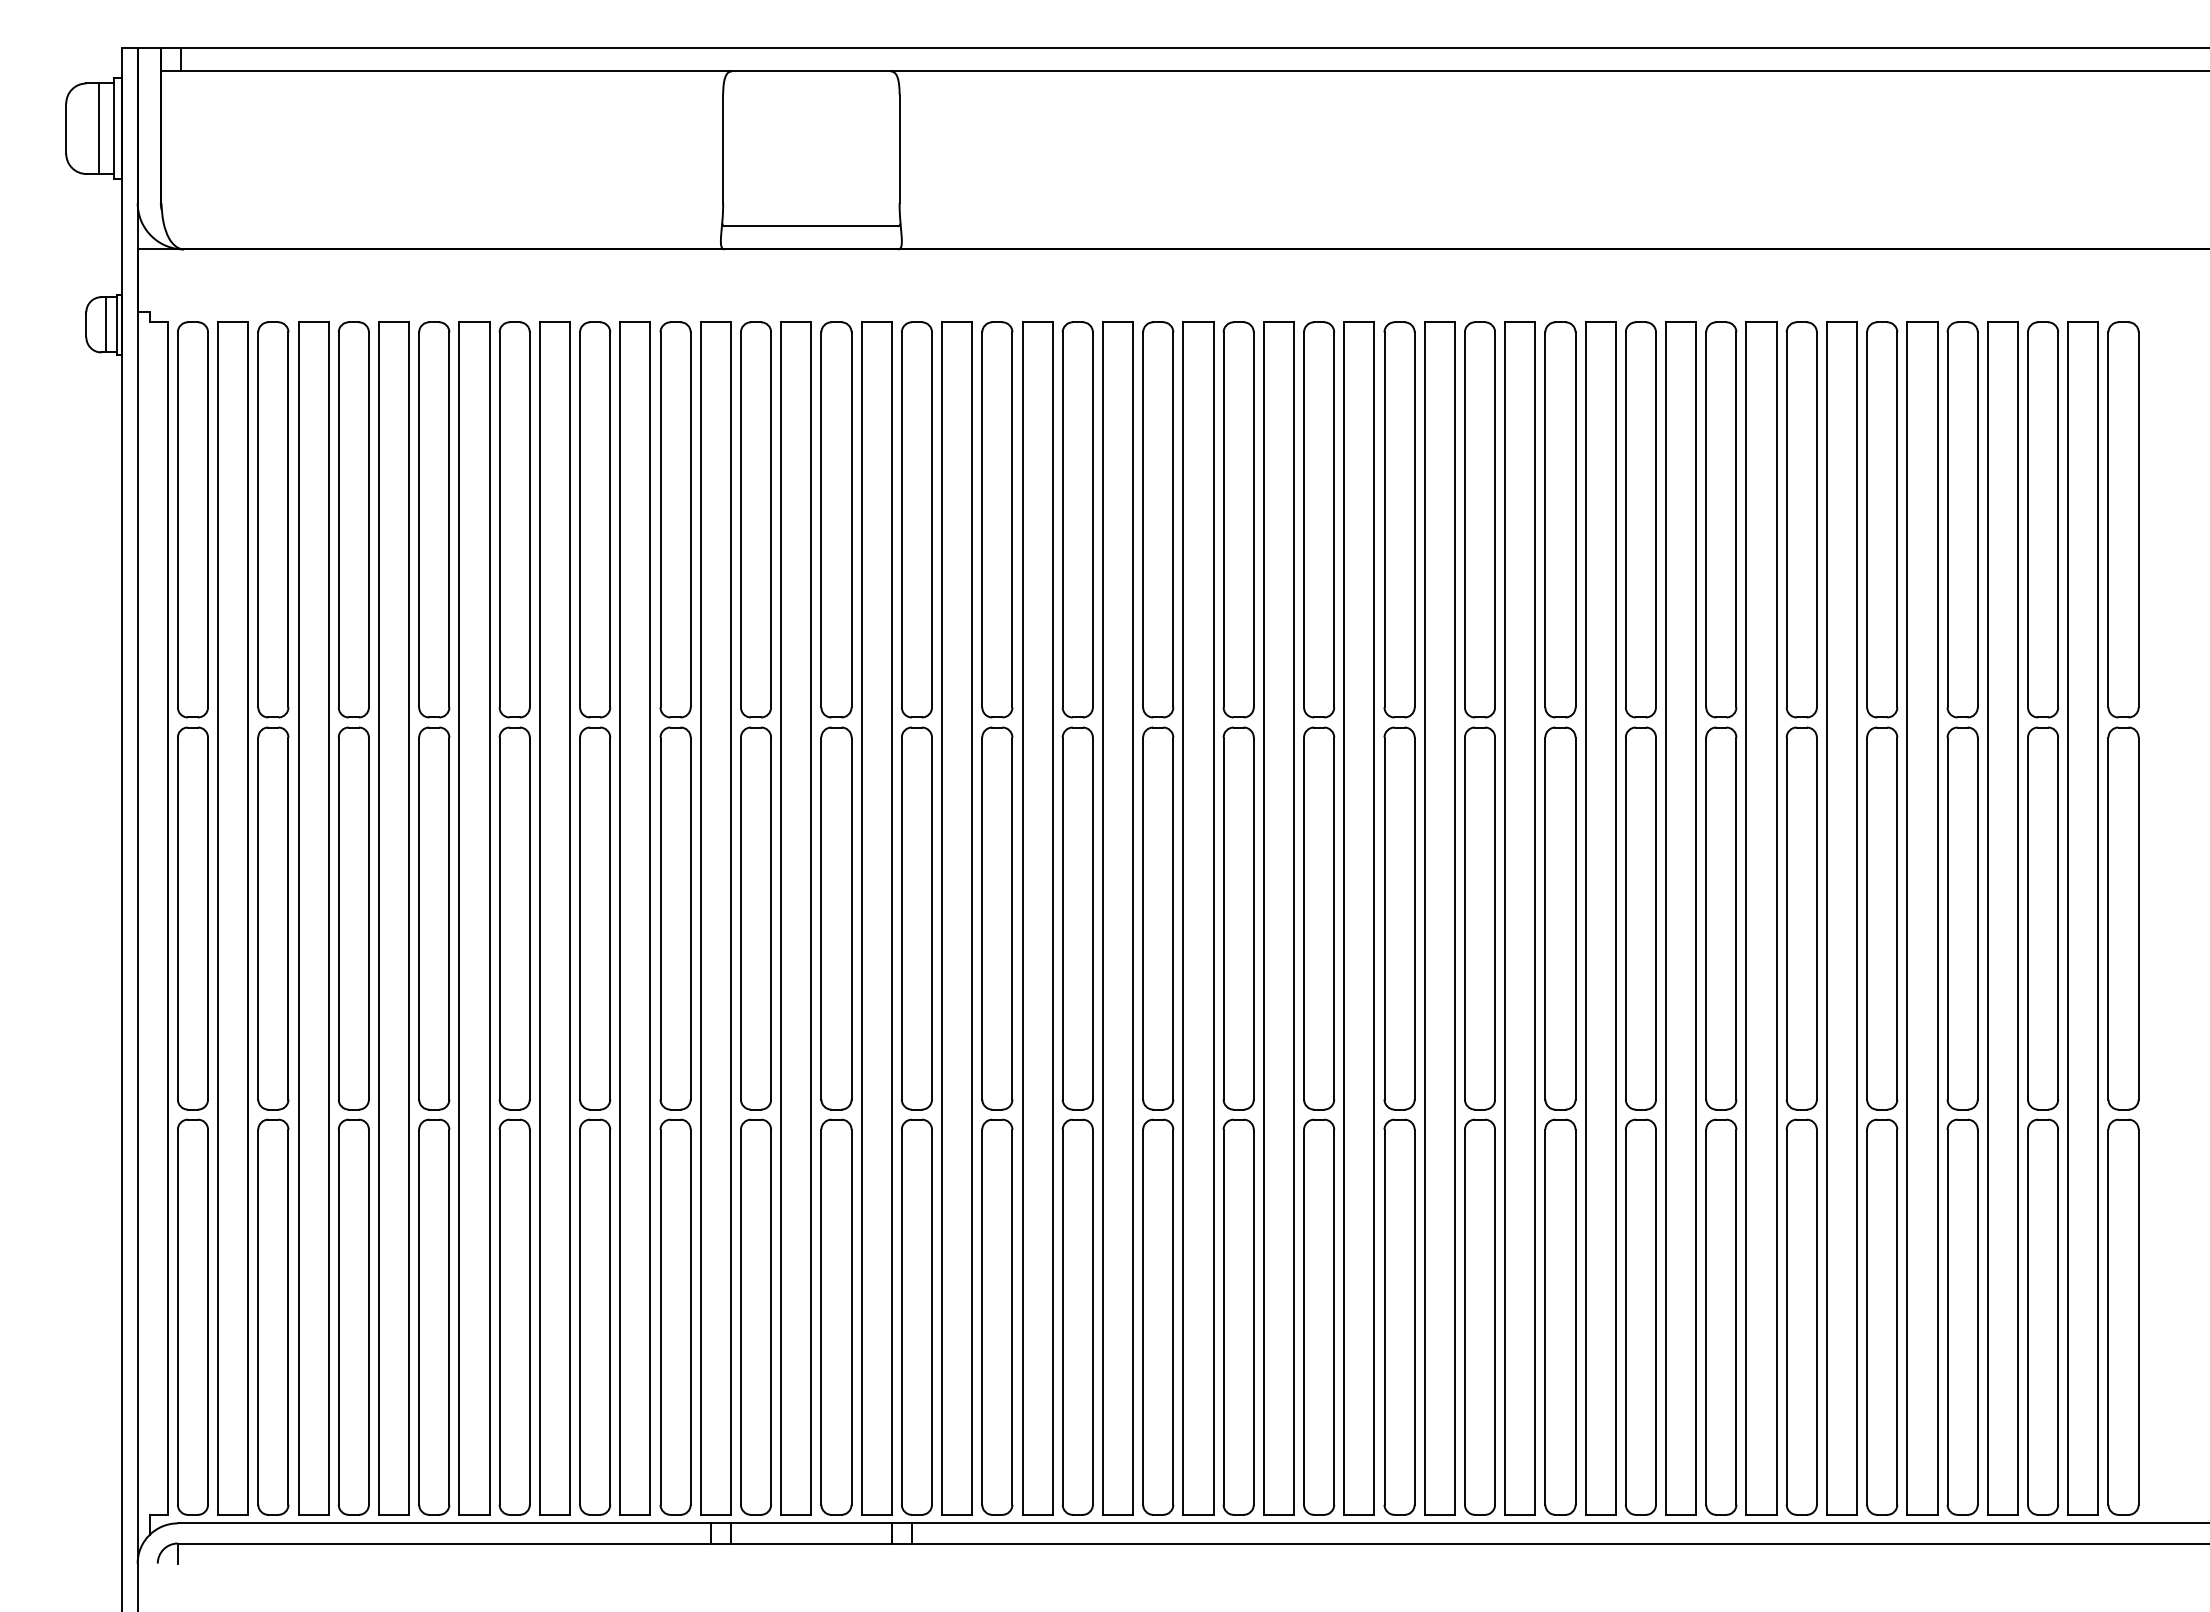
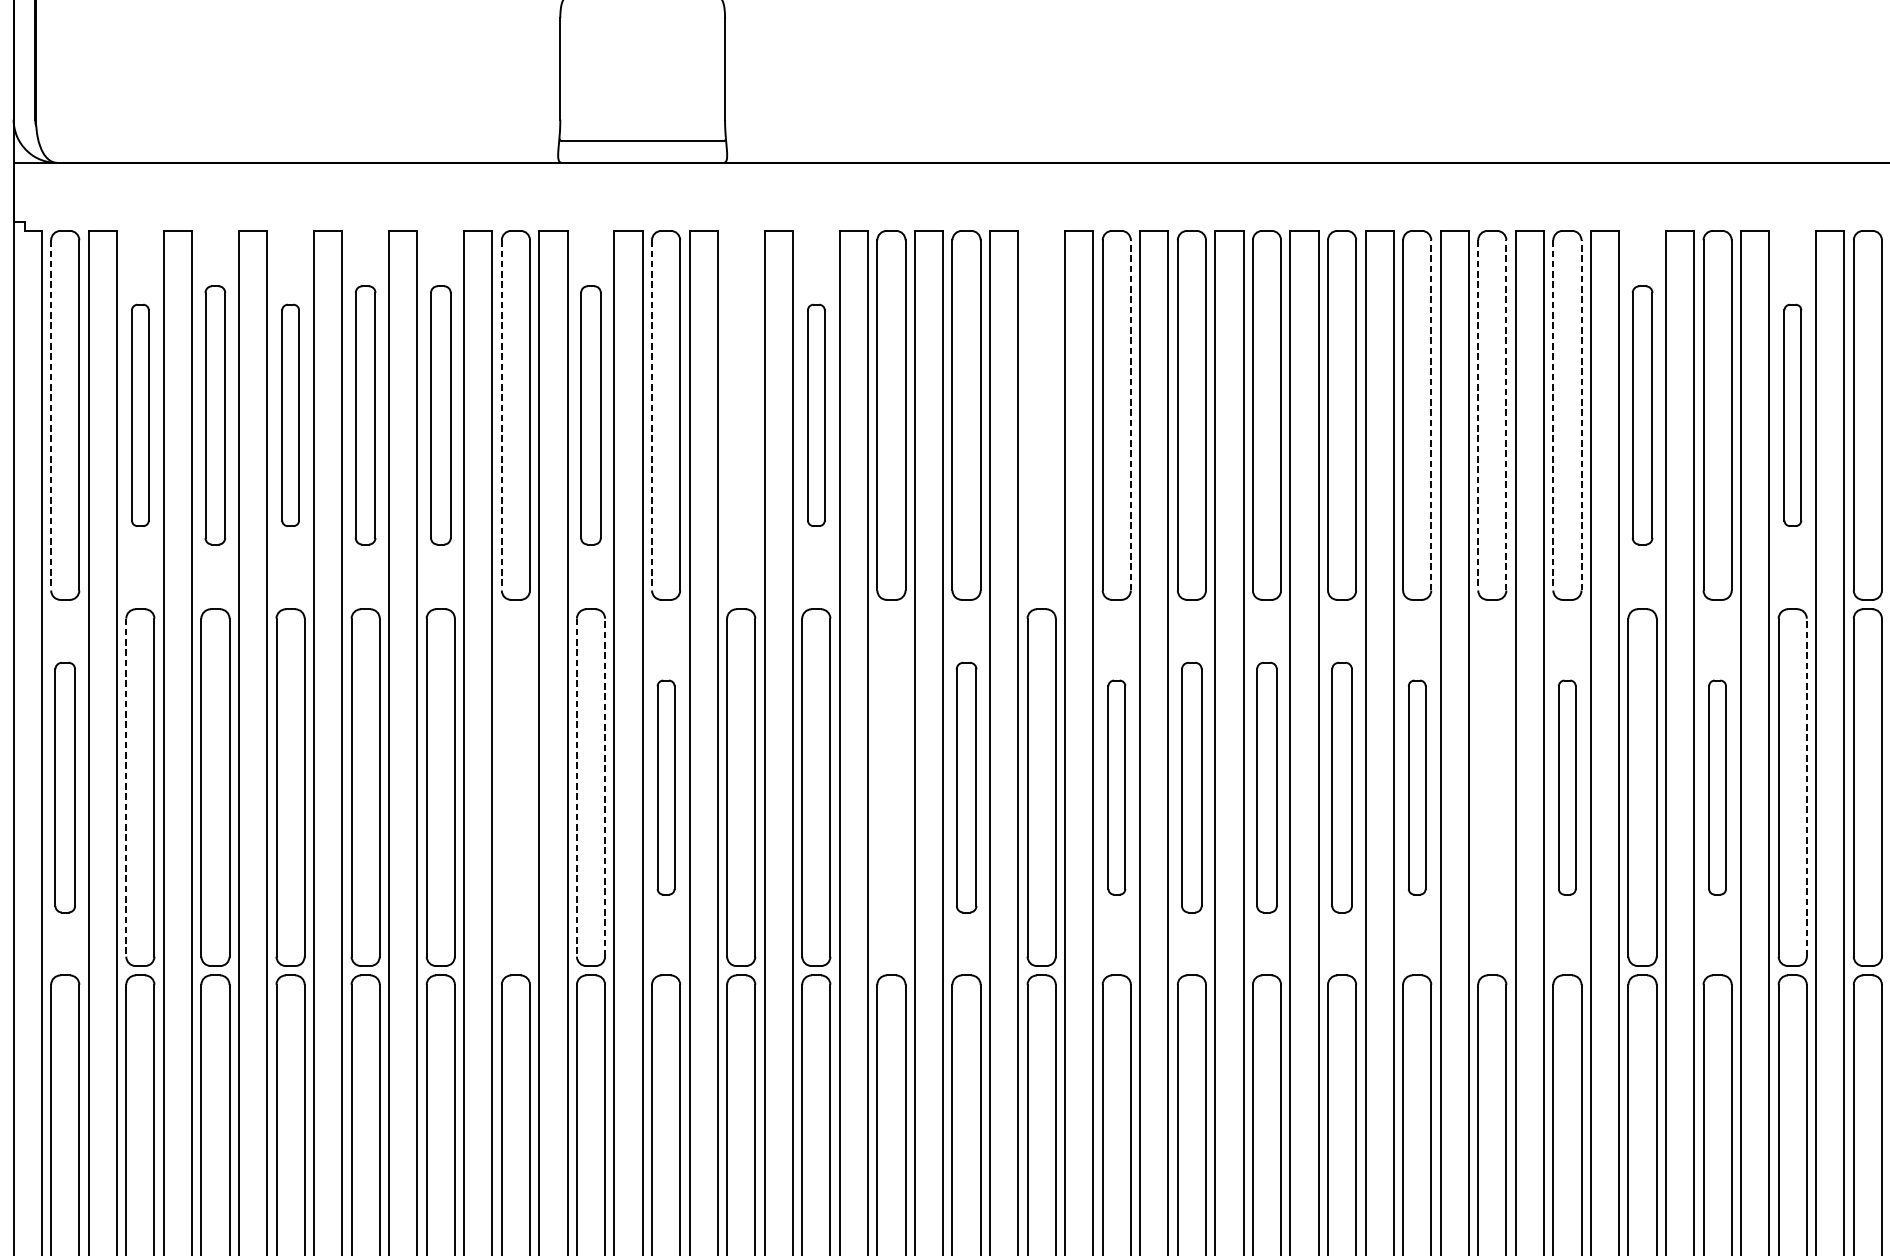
line: (177, 519) -> (50, 415), solid -> dashed
part: (273, 519) -> (140, 415), size x0.6
part: (353, 519) -> (215, 415), size x0.7
part: (434, 519) -> (290, 415), size x0.6
part: (514, 519) -> (365, 415), size x0.7
part: (595, 519) -> (441, 415), size x0.7
line: (660, 519) -> (501, 415), solid -> dashed
part: (755, 519) -> (590, 415), size x0.7
line: (821, 519) -> (652, 415), solid -> dashed
part: (916, 519) -> (740, 415), removed
part: (997, 519) -> (816, 415), size x0.6
part: (1238, 519) -> (1041, 415), removed
line: (1334, 519) -> (1131, 415), solid -> dashed
line: (1655, 519) -> (1430, 415), solid -> dashed
line: (1706, 519) -> (1478, 415), solid -> dashed
line: (1736, 519) -> (1506, 415), solid -> dashed
line: (1786, 519) -> (1553, 415), solid -> dashed
line: (1816, 519) -> (1581, 415), solid -> dashed
part: (1882, 519) -> (1642, 415), size x0.7
part: (2043, 519) -> (1793, 415), size x0.6
part: (192, 918) -> (64, 787), size x0.7
line: (258, 918) -> (126, 787), solid -> dashed
part: (675, 918) -> (515, 787), removed
line: (740, 918) -> (576, 787), solid -> dashed
line: (771, 918) -> (605, 787), solid -> dashed
part: (836, 918) -> (666, 787), size x0.6
part: (1077, 918) -> (891, 787), removed
part: (1158, 918) -> (966, 787), size x0.7
part: (1319, 918) -> (1117, 787), size x0.6
part: (1399, 918) -> (1191, 787), size x0.7
part: (1479, 918) -> (1266, 787), size x0.7
part: (1560, 918) -> (1342, 787), size x0.7
part: (1640, 918) -> (1416, 787), size x0.6
part: (1721, 918) -> (1492, 787), removed
part: (1801, 918) -> (1567, 787), size x0.6
part: (1962, 918) -> (1717, 787), size x0.6
line: (2058, 918) -> (1807, 787), solid -> dashed

